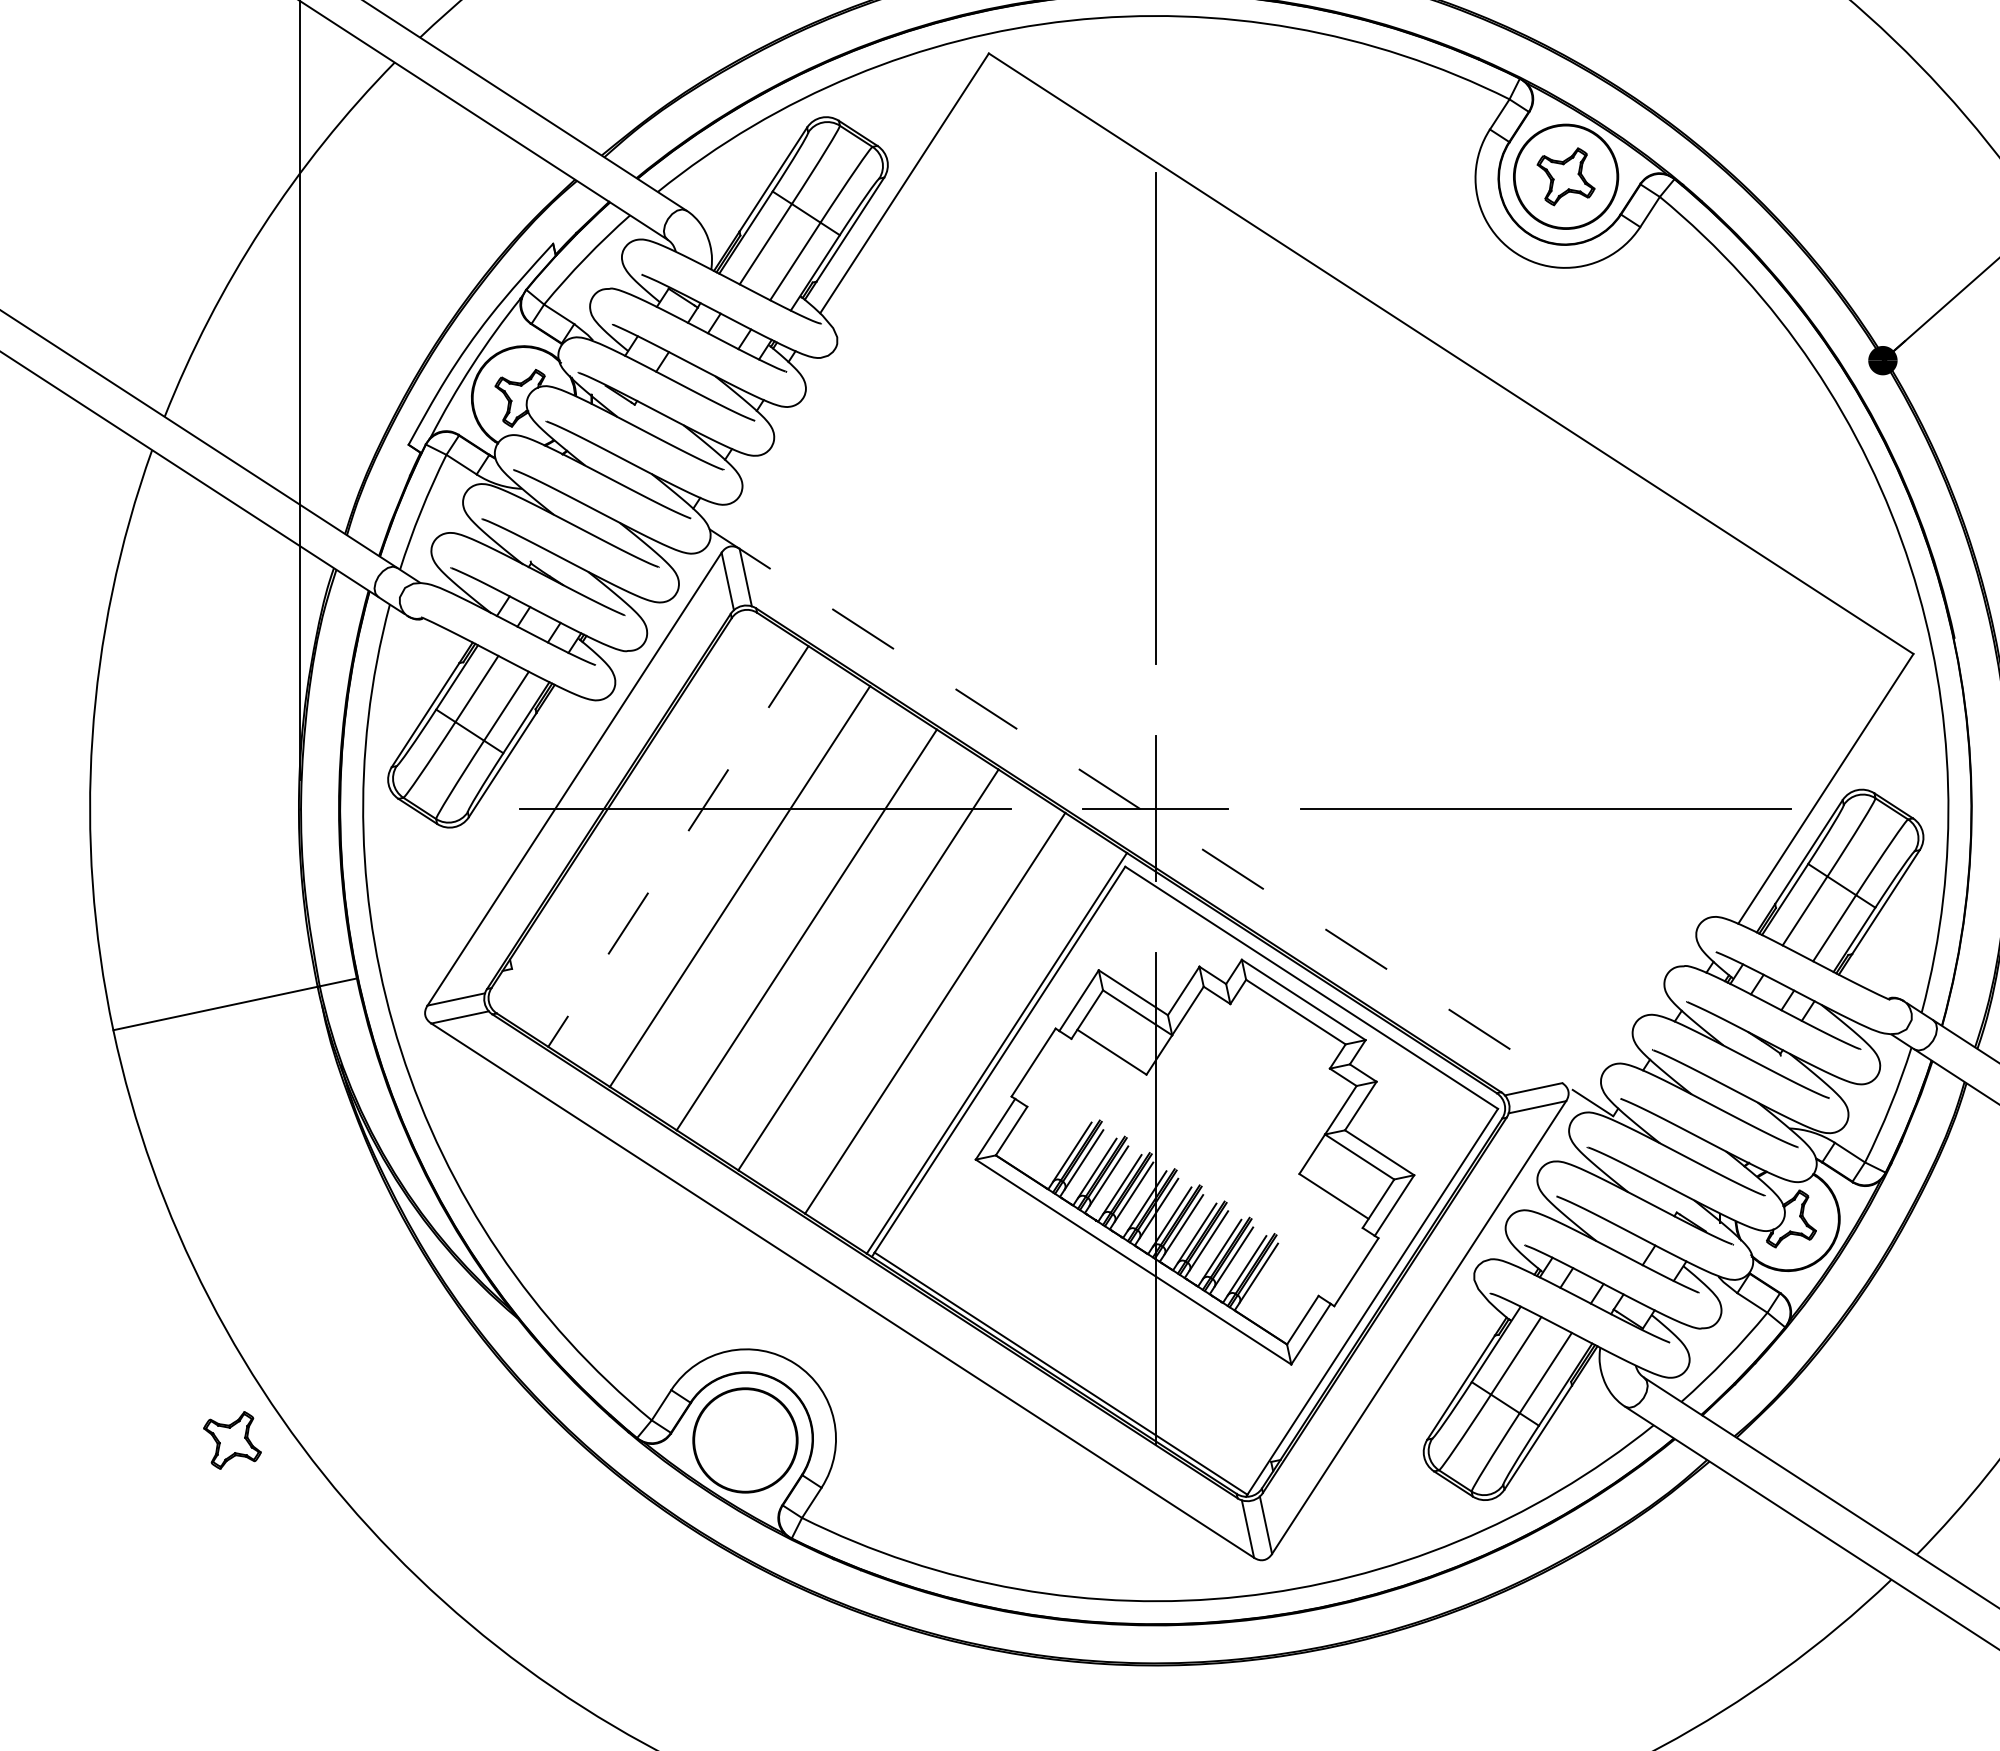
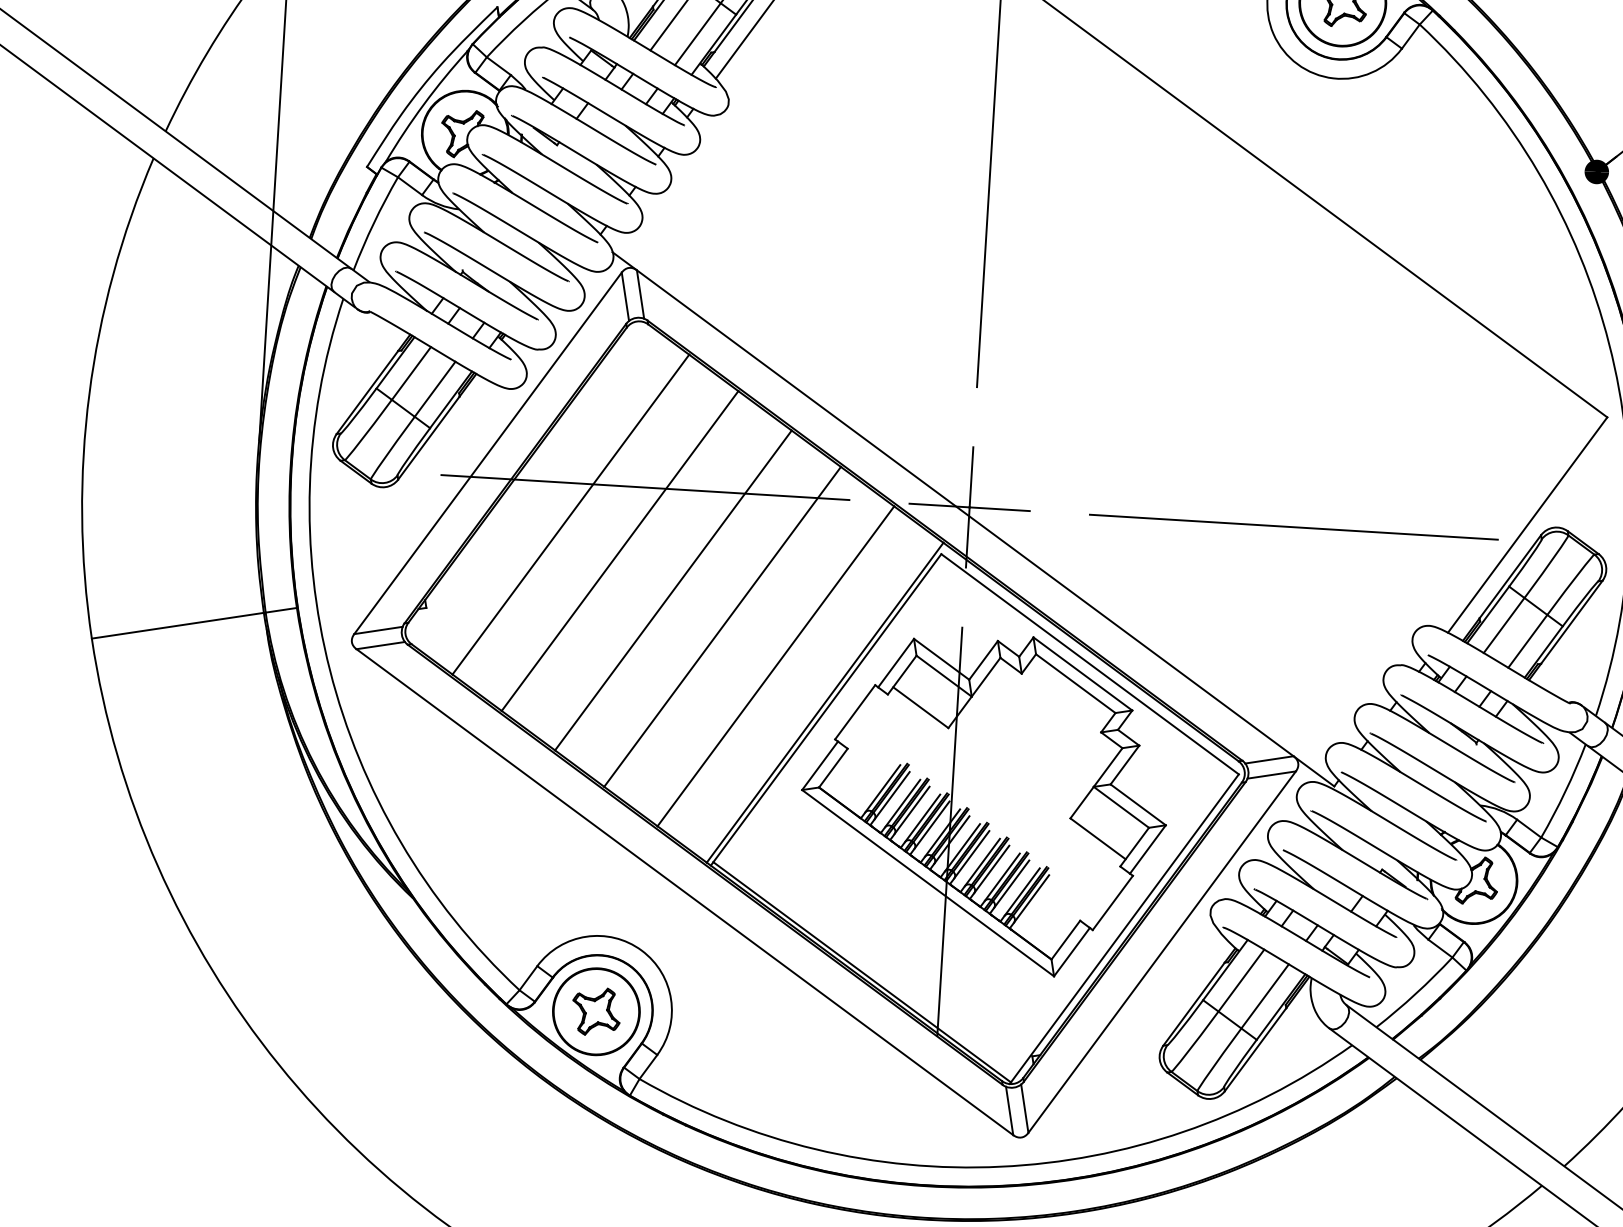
line: (1161, 822) -> (973, 519), dashed -> solid
line: (678, 846) -> (570, 514), dashed -> solid
part: (232, 1440) -> (596, 1011), moved

